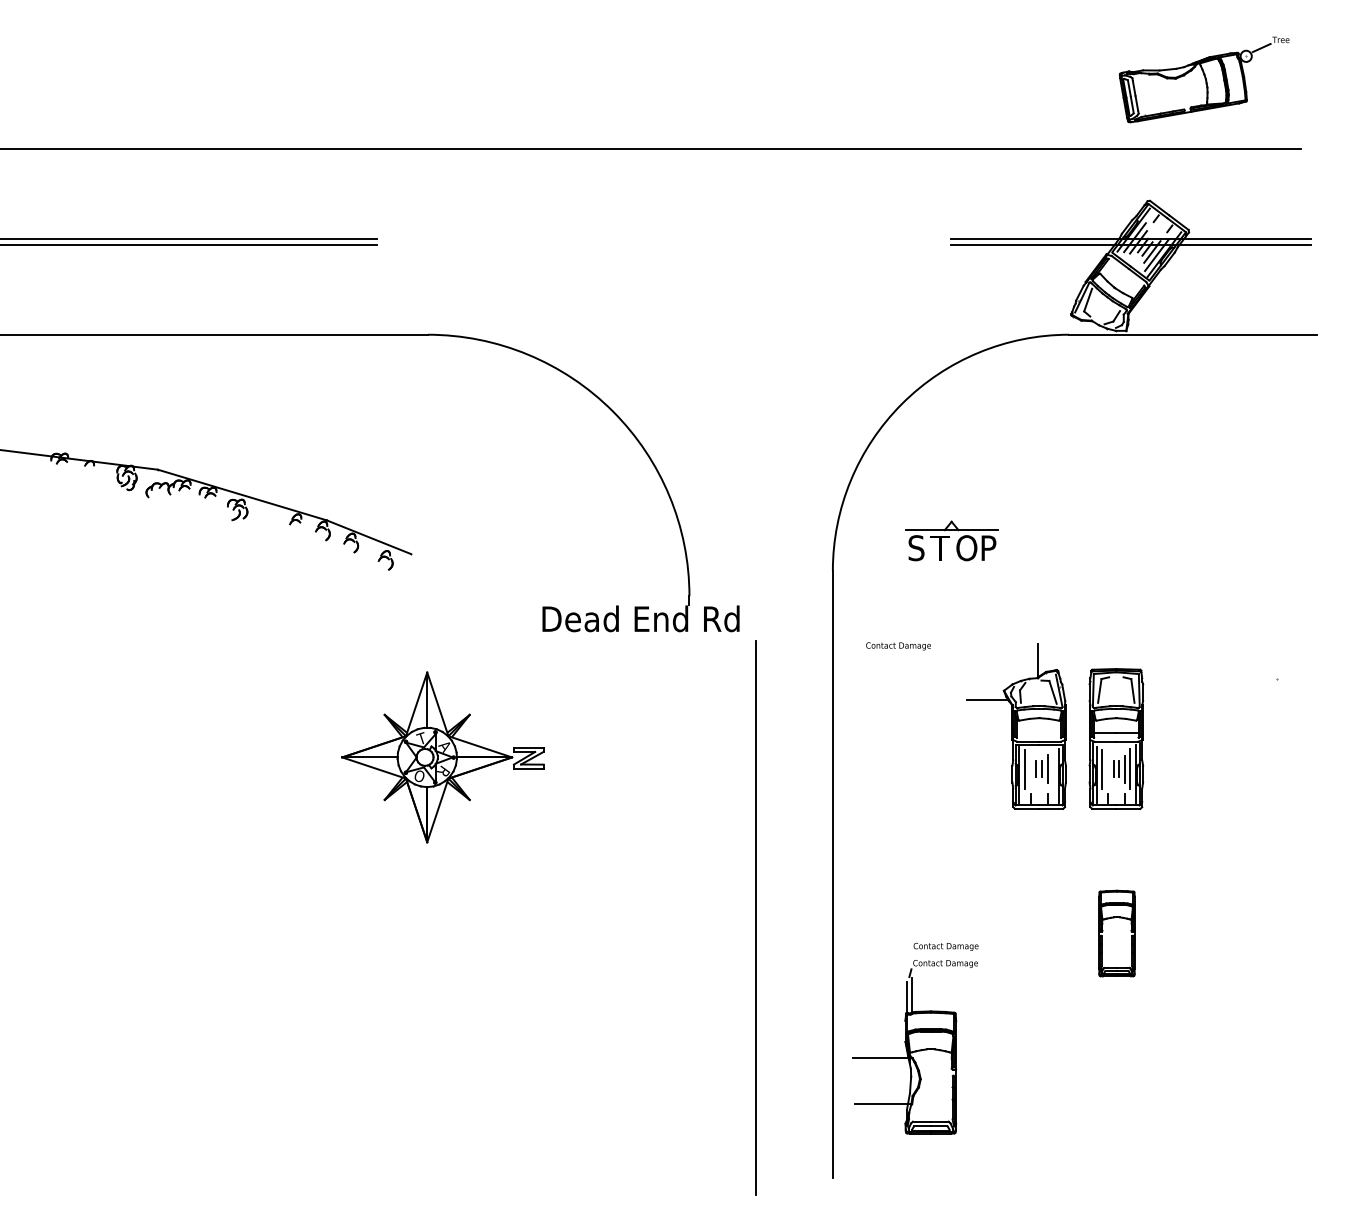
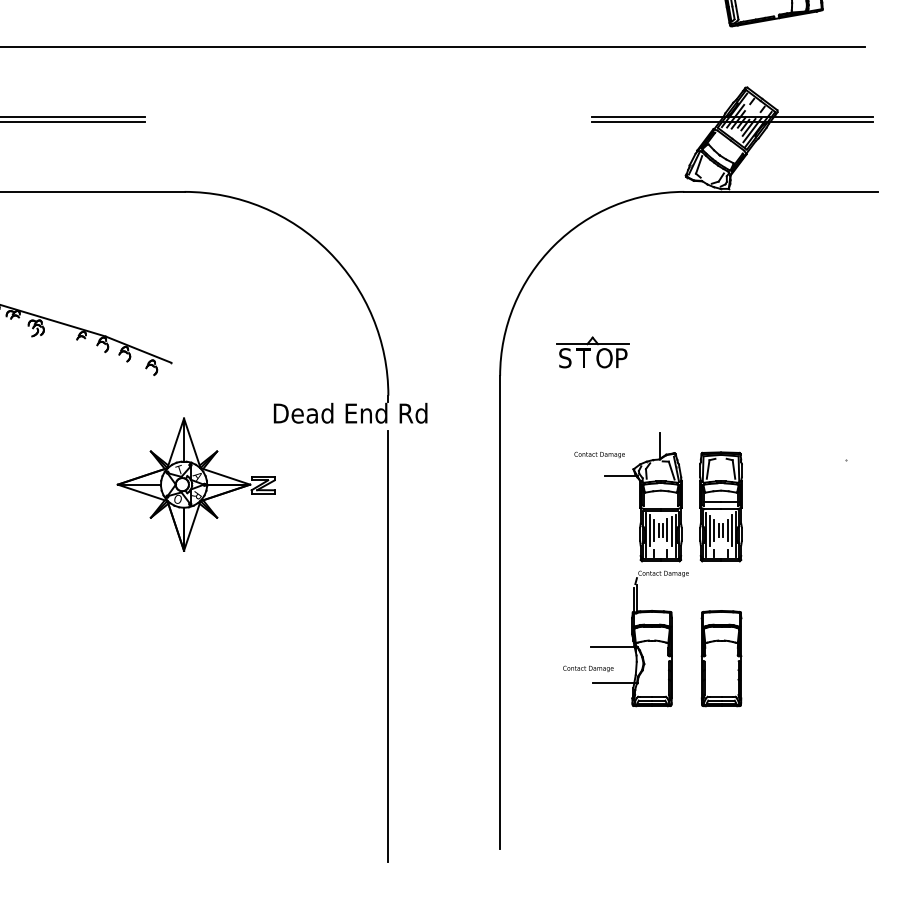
text: (898, 646) -> (599, 455), moved
part: (442, 757) -> (195, 484), moved
line: (1030, 768) -> (654, 529), added
line: (1107, 769) -> (714, 530), added
line: (1053, 770) -> (672, 531), added
line: (755, 917) -> (387, 646), moved
part: (1116, 933) -> (721, 658), size x1.43
part: (914, 1047) -> (639, 639), moved

